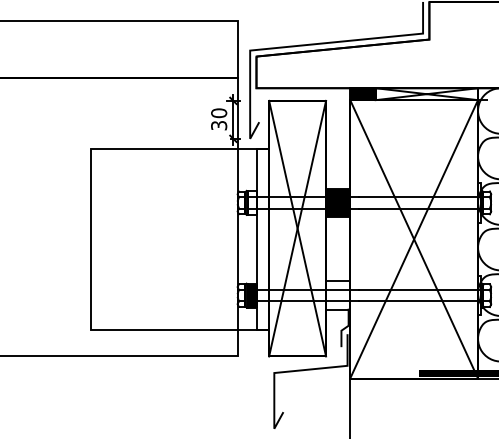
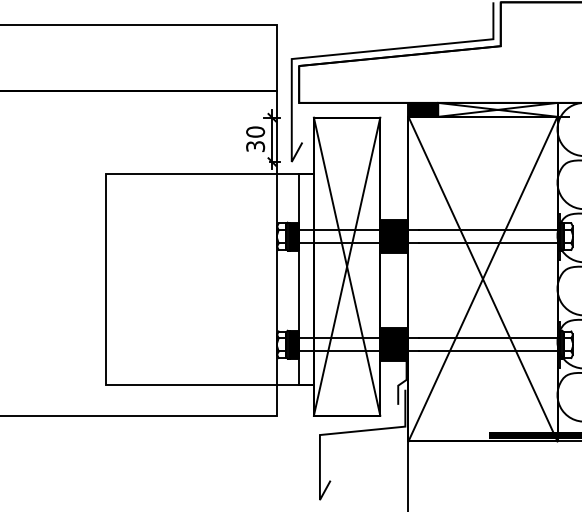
fill: (252, 202) -> (294, 236), added
fill: (338, 295) -> (394, 344), added

